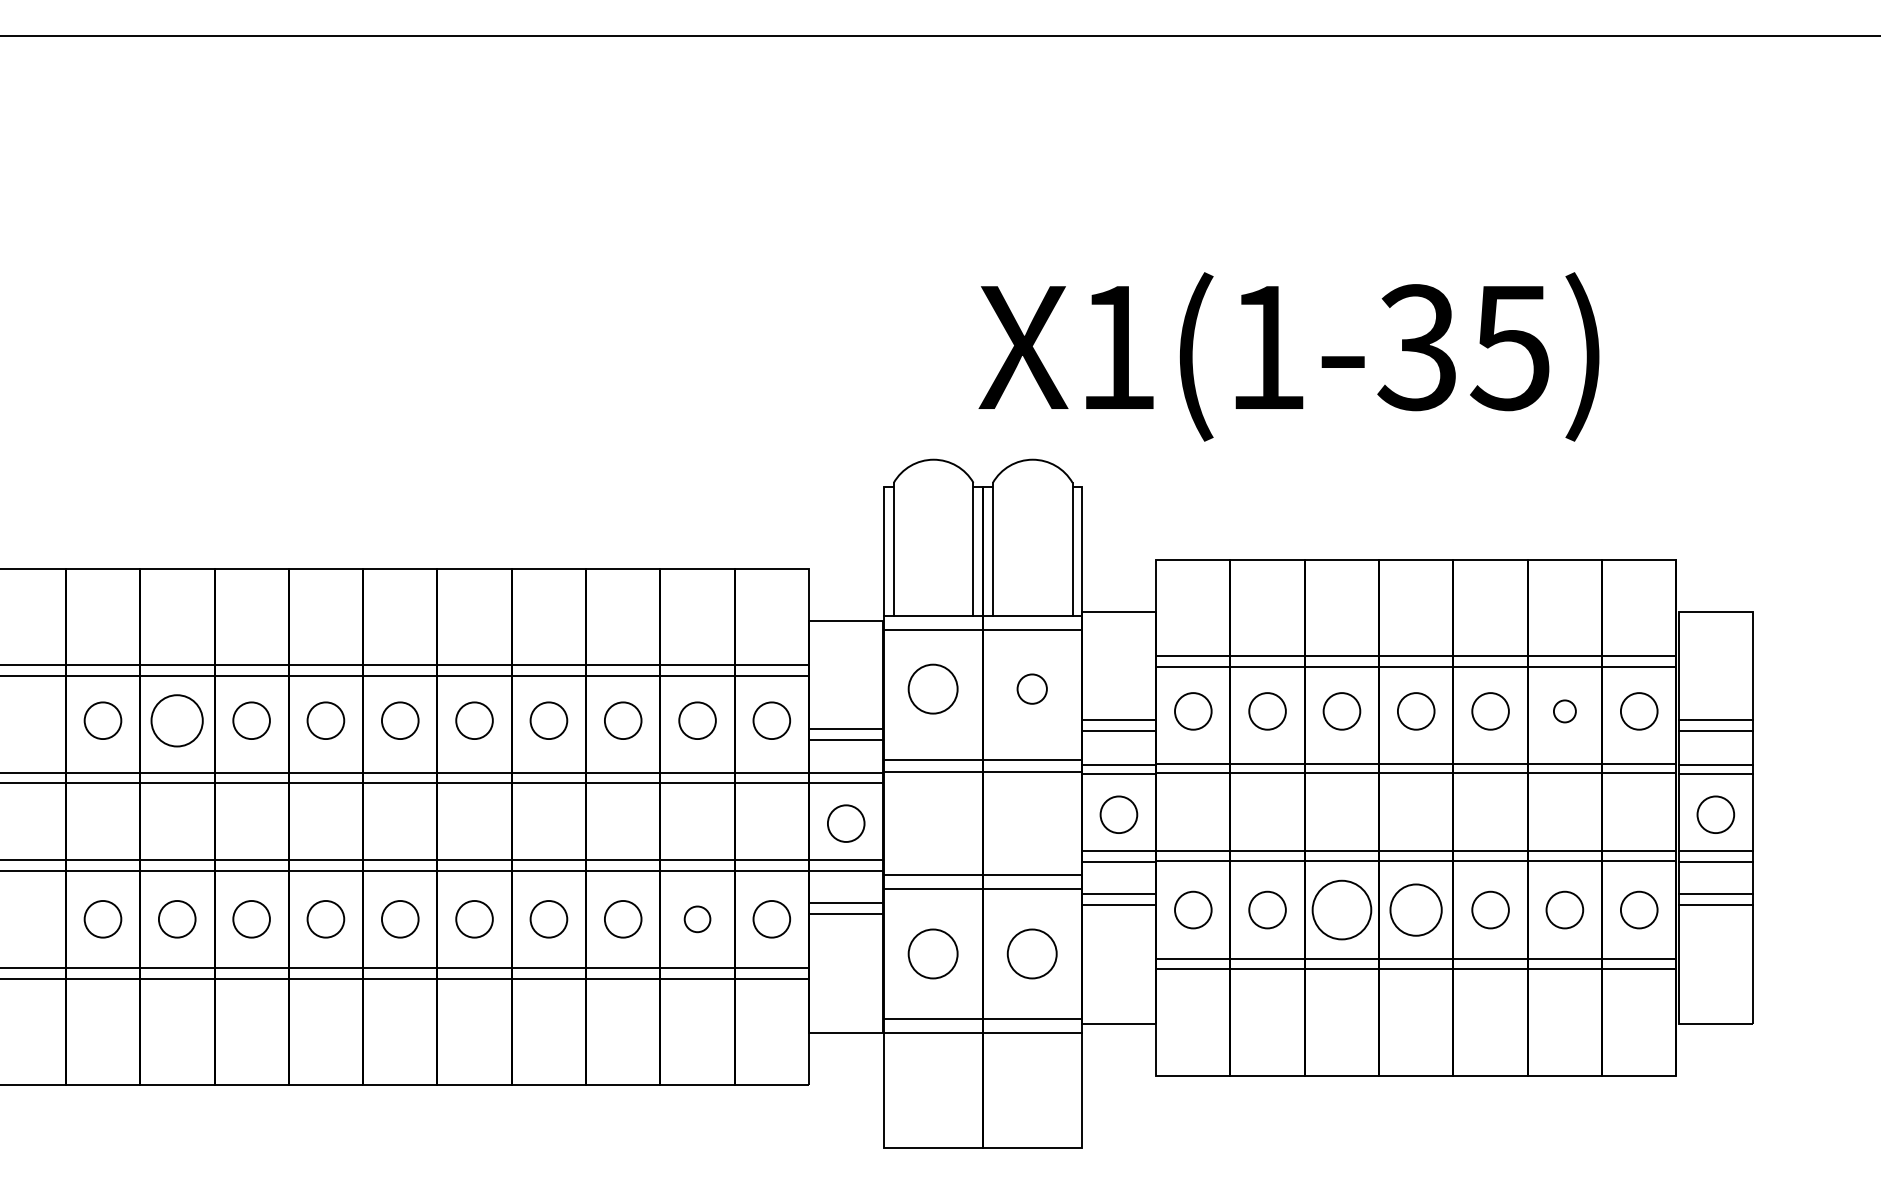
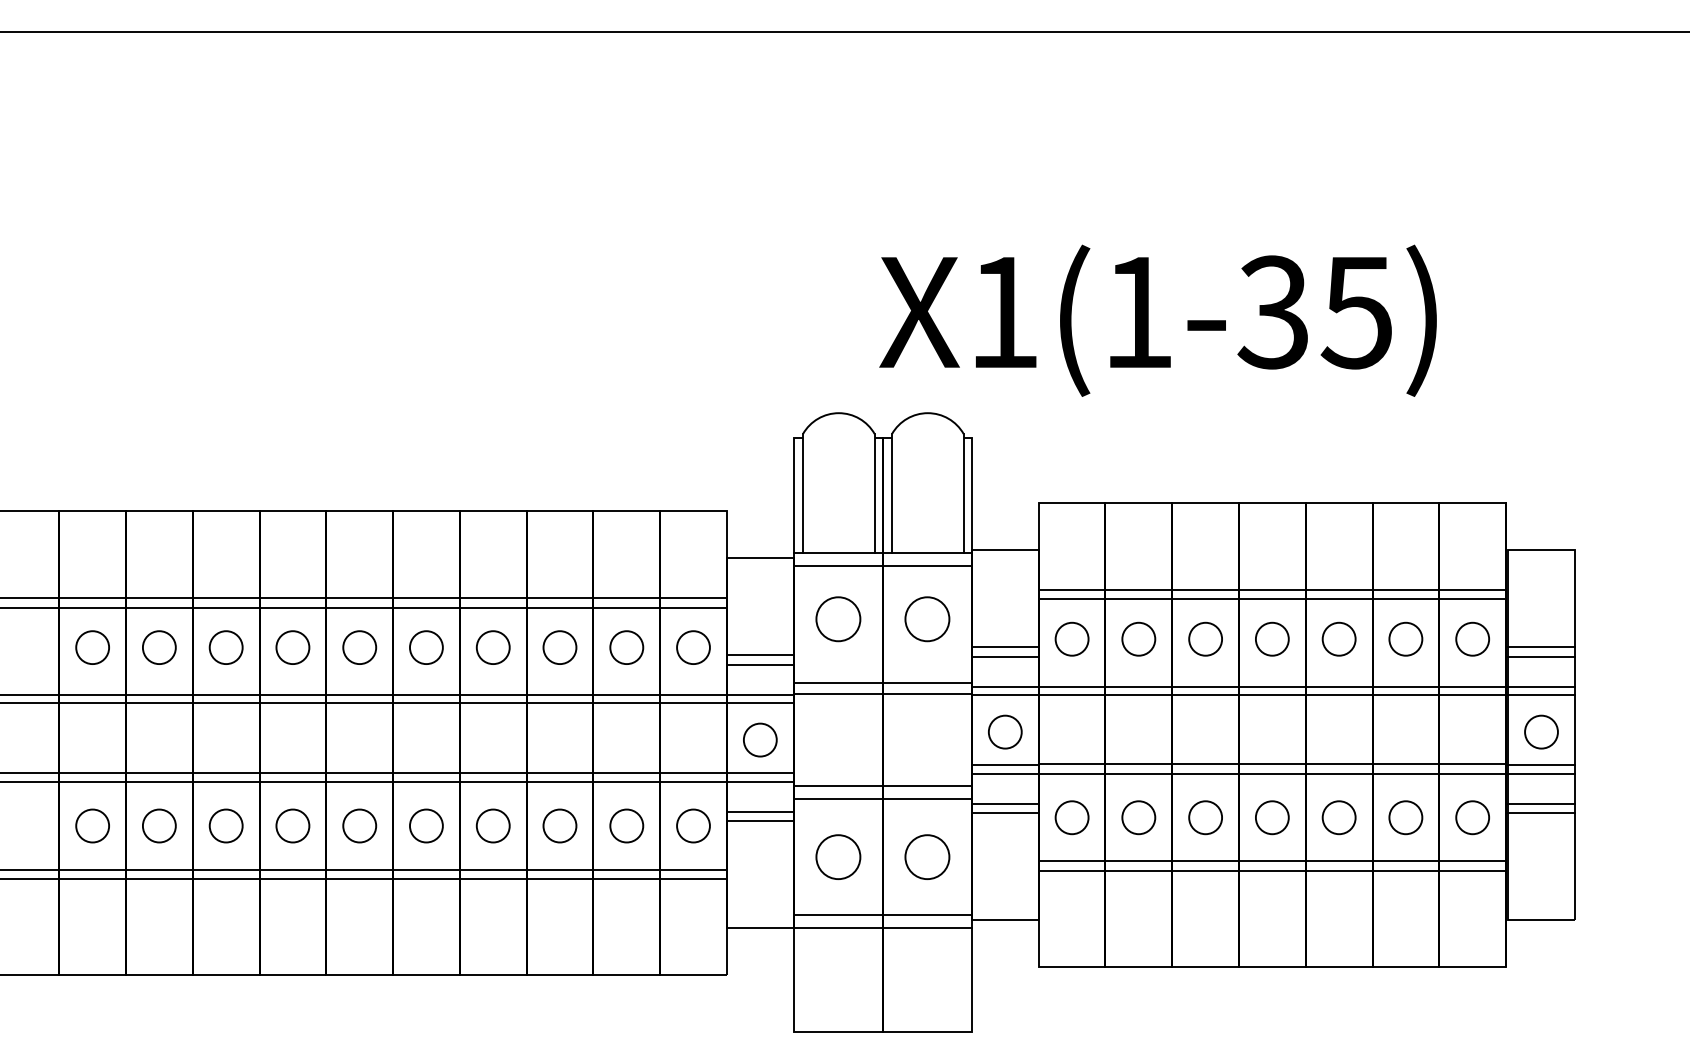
circle: (1031, 688) -> (926, 618), size x1.67
circle: (1564, 711) -> (1405, 639), size x1.67
circle: (177, 720) -> (159, 647), size x0.71
circle: (1341, 909) -> (1205, 817), size x0.62
circle: (1416, 909) -> (1272, 817), size x0.71
circle: (697, 919) -> (626, 826), size x1.43

